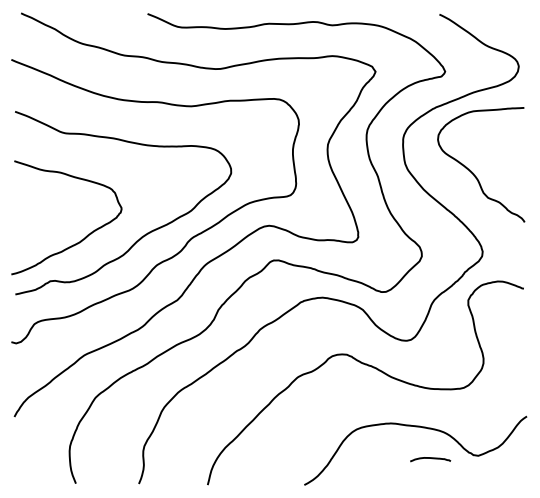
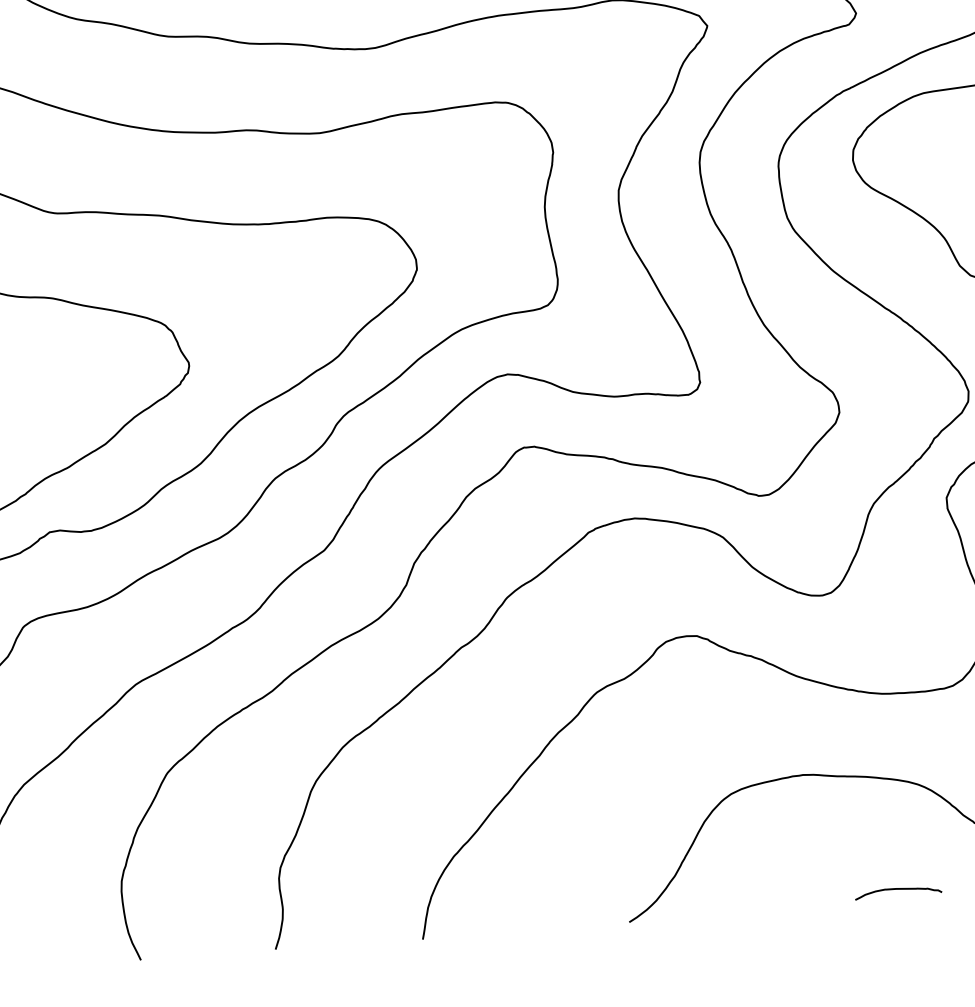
curve: (430, 458) -> (898, 889), moved

